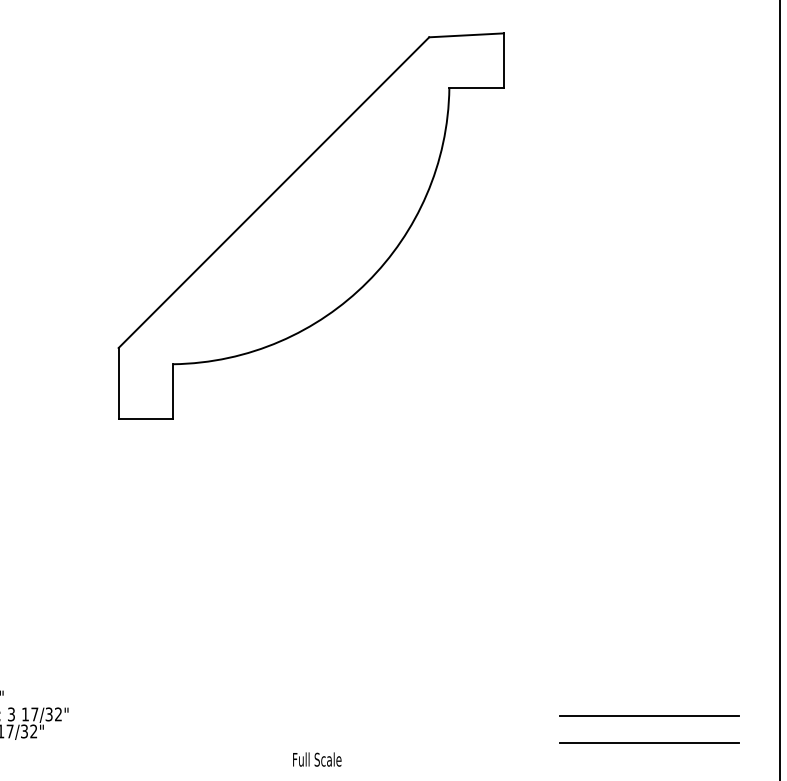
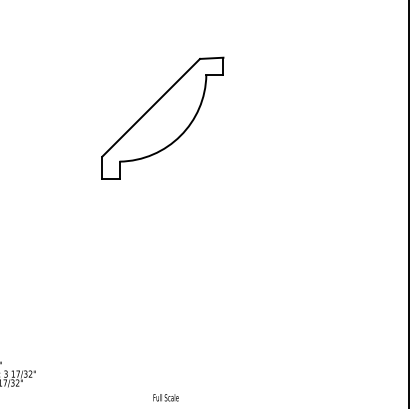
part: (310, 224) -> (162, 117), size x0.6
line: (650, 715) -> (340, 374), removed
line: (650, 743) -> (340, 389), removed

